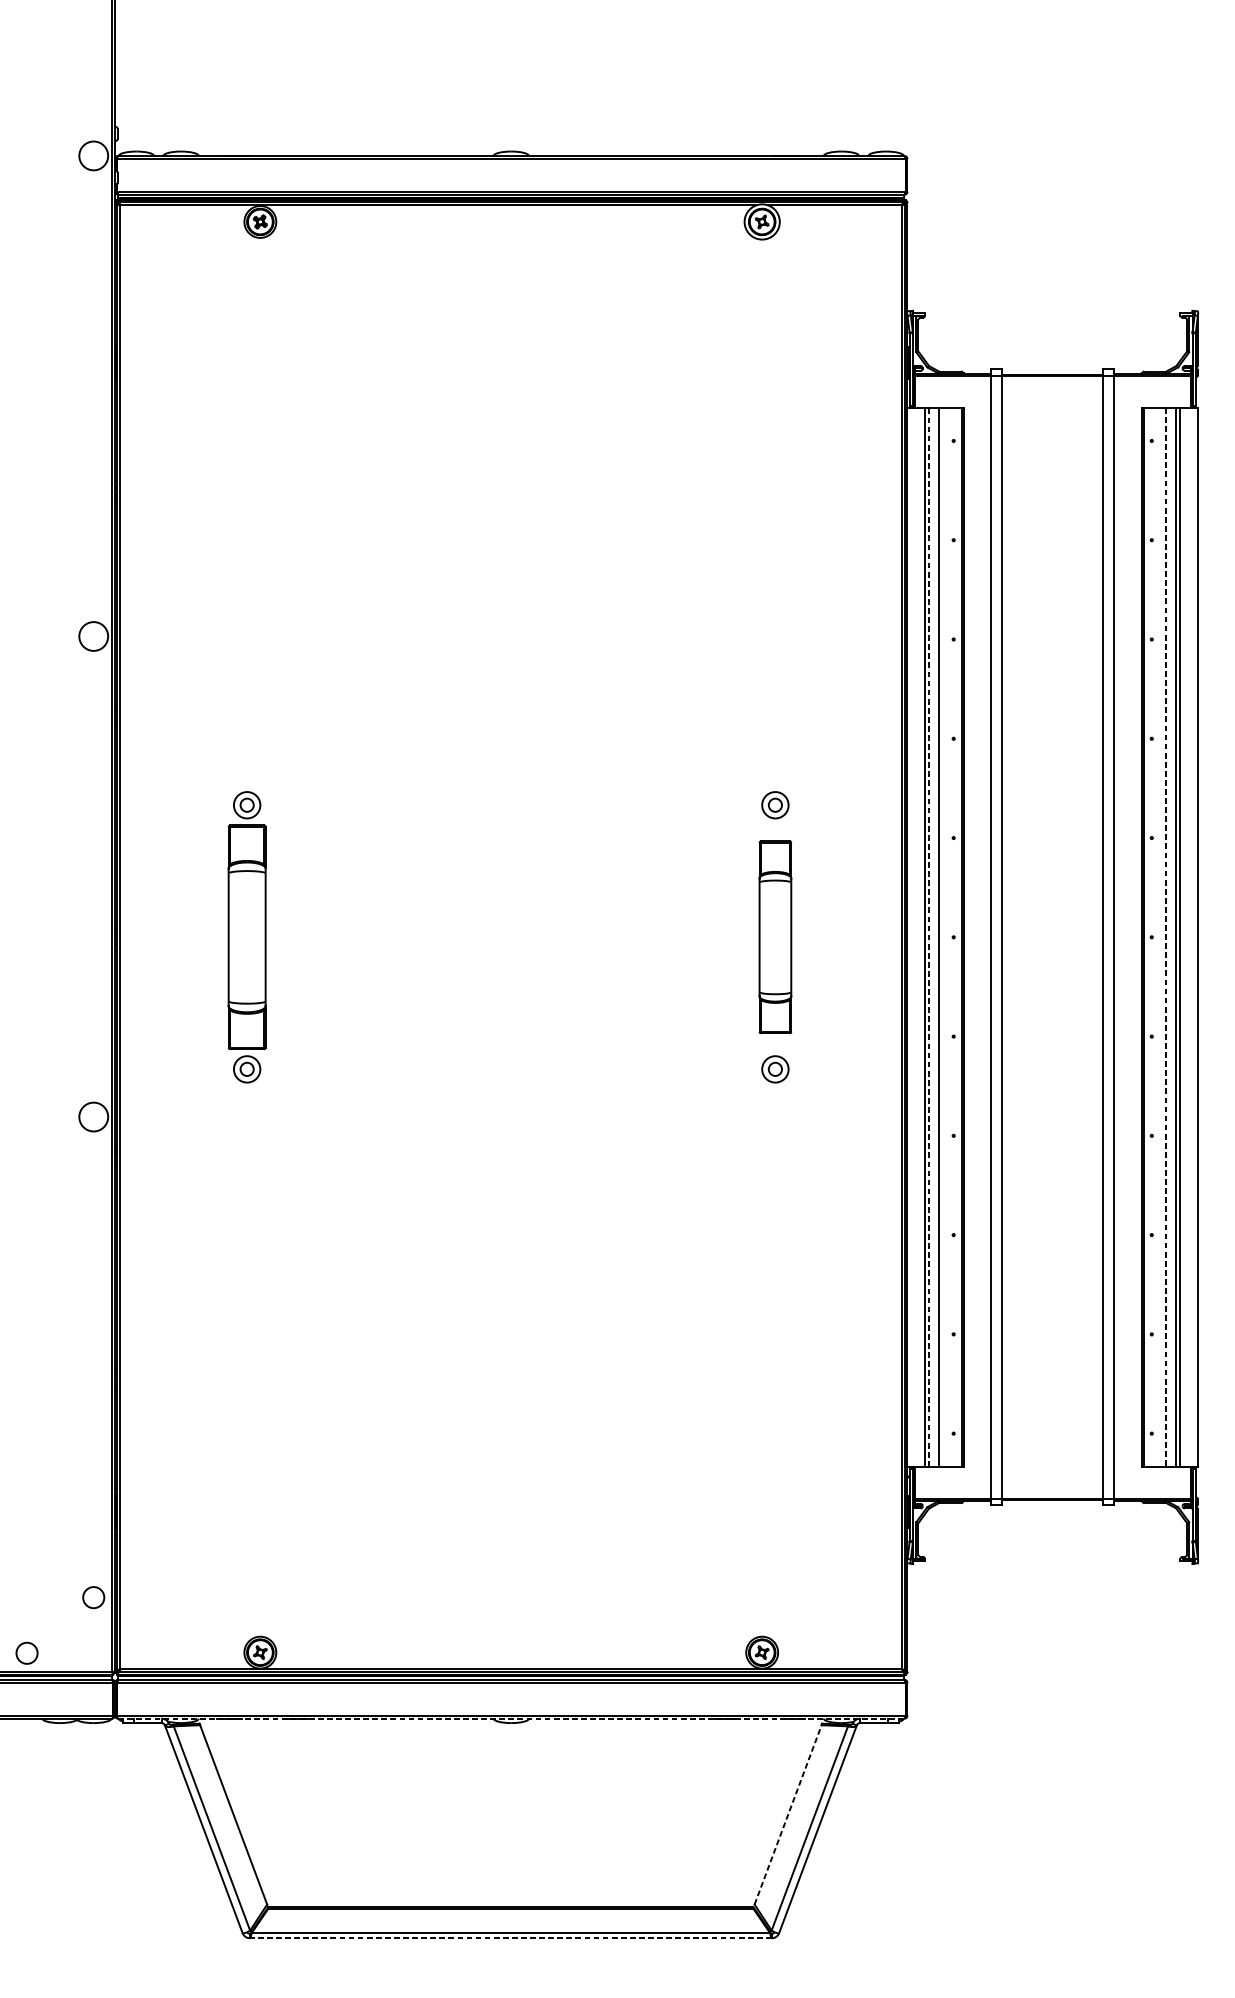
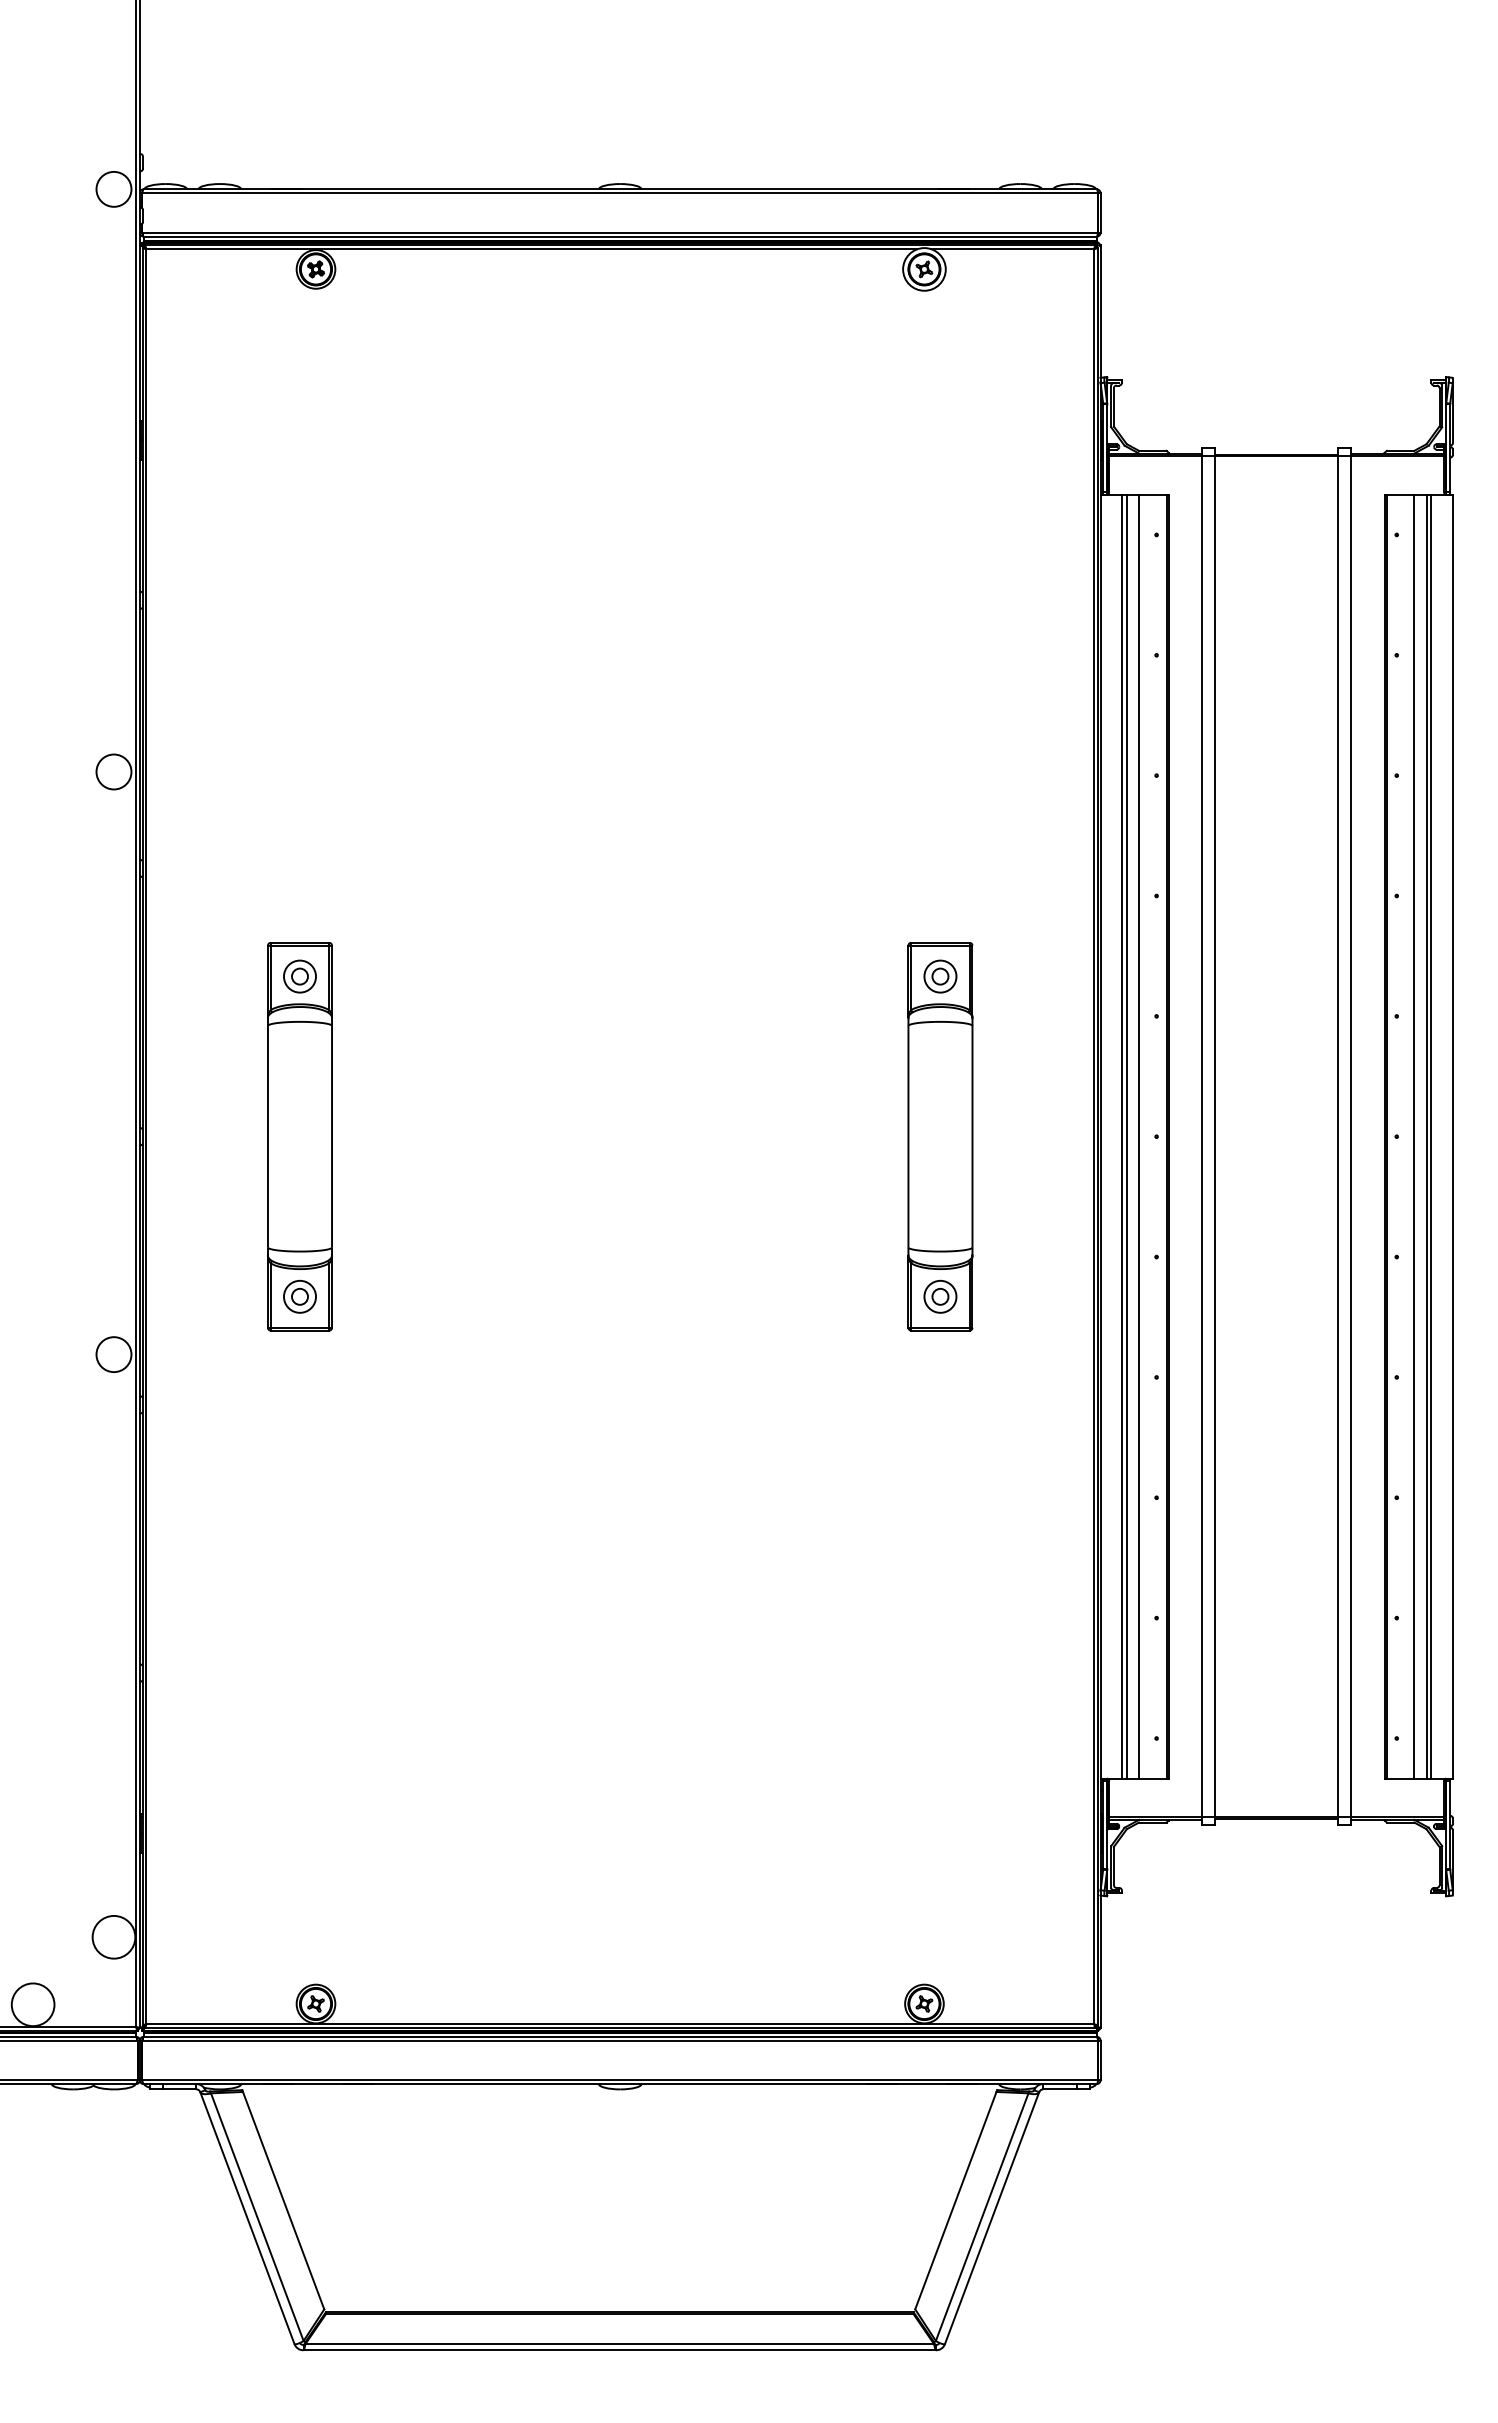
part: (246, 937) -> (299, 1136), size x1.43
part: (775, 937) -> (940, 1136), size x1.67
line: (928, 937) -> (1126, 1136), dashed -> solid
line: (1166, 937) -> (1414, 1136), dashed -> solid
circle: (93, 1596) -> (113, 1936), size x1.67
circle: (26, 1653) -> (32, 2004), size x1.67
line: (511, 1719) -> (620, 2084), dashed -> solid
line: (788, 1814) -> (956, 2200), dashed -> solid
line: (510, 1938) -> (619, 2350), dashed -> solid

